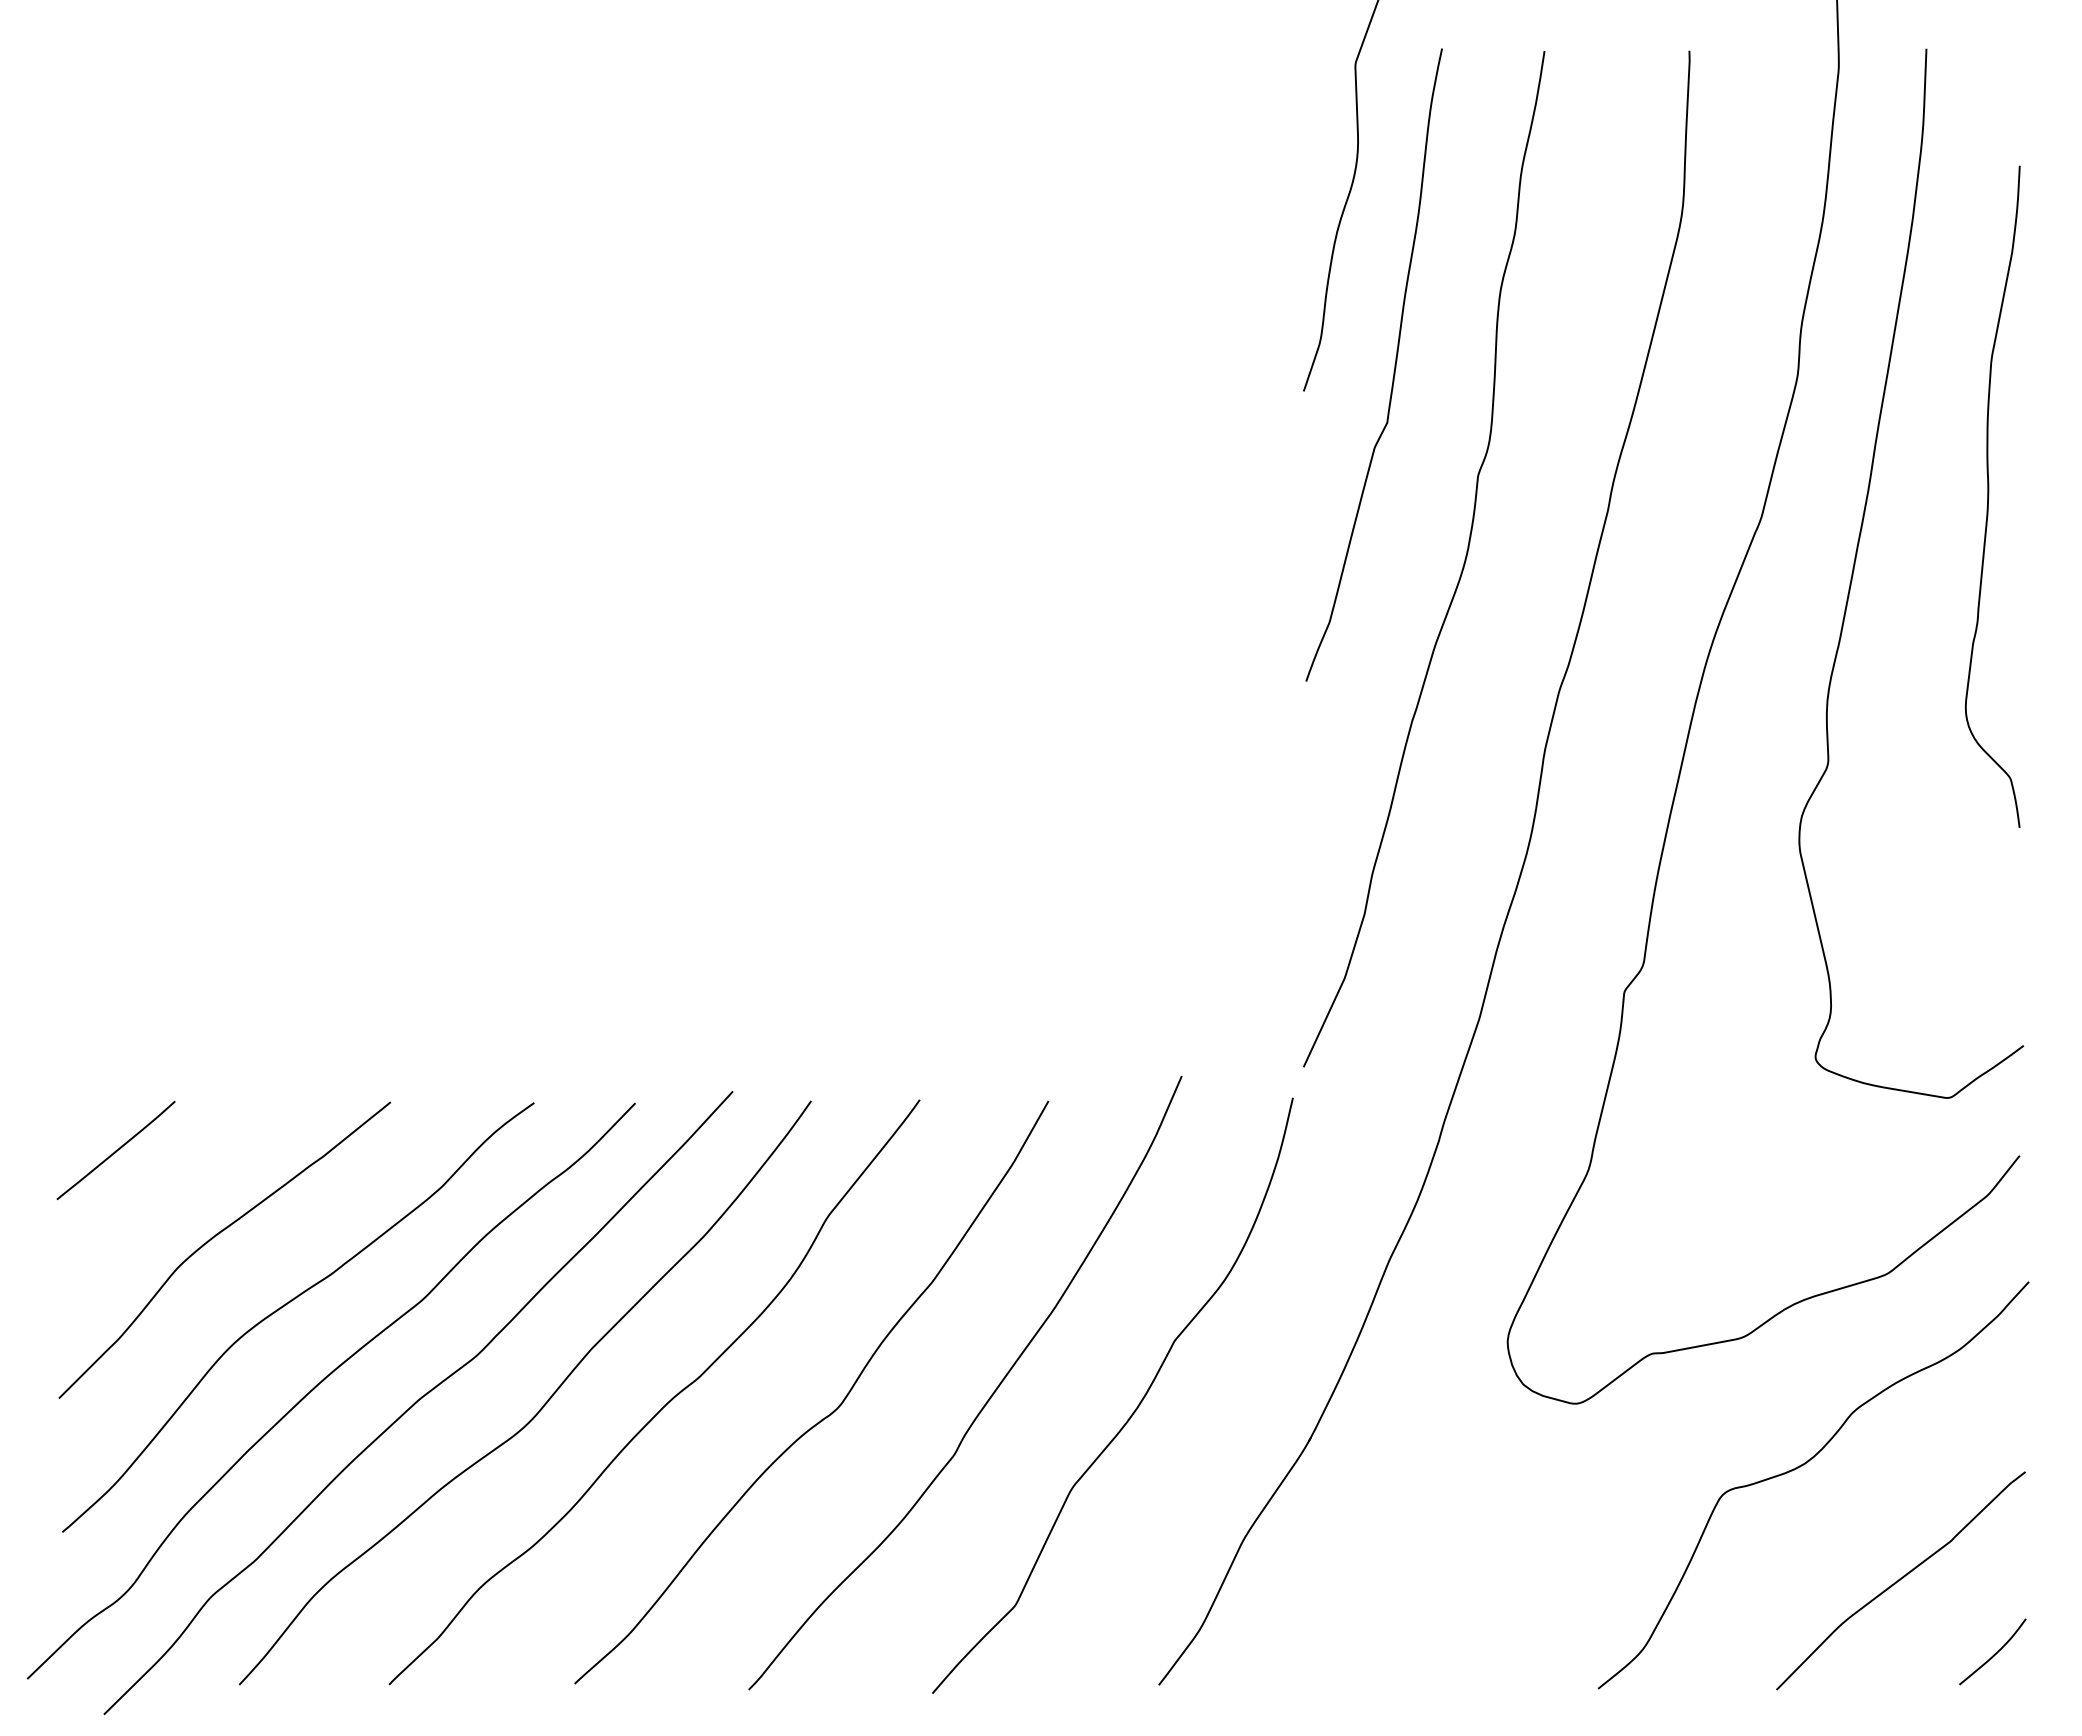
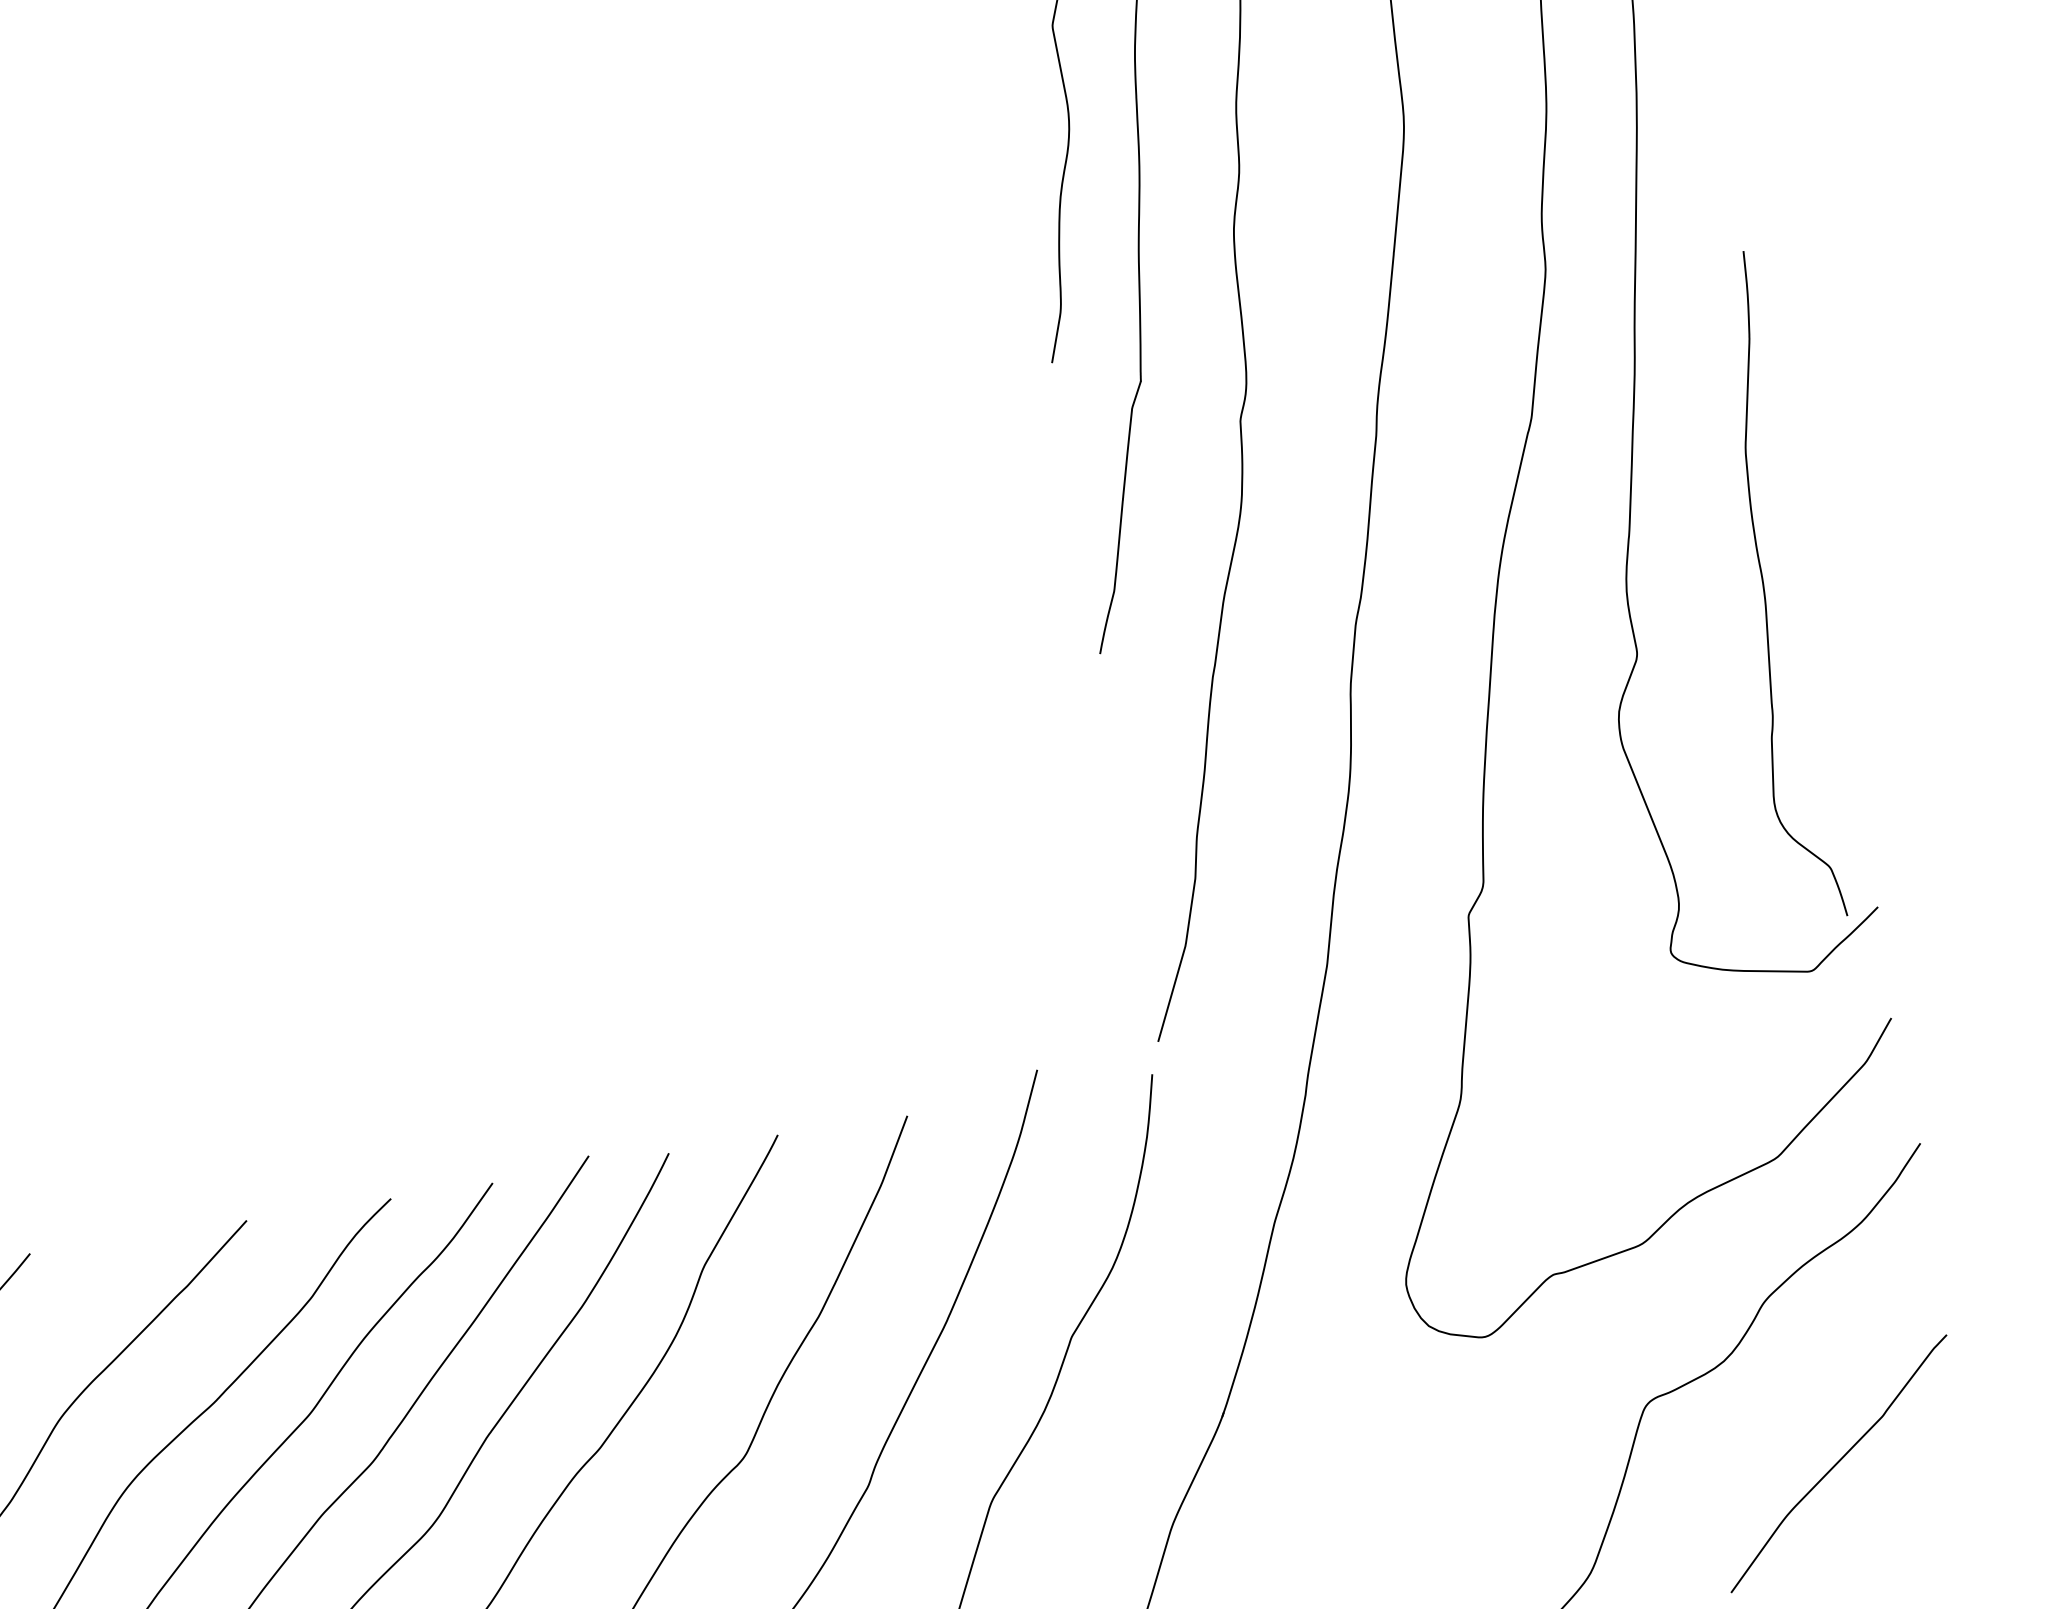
curve: (1989, 496) -> (1765, 587), moved
curve: (1994, 1653) -> (1944, 1522), removed

